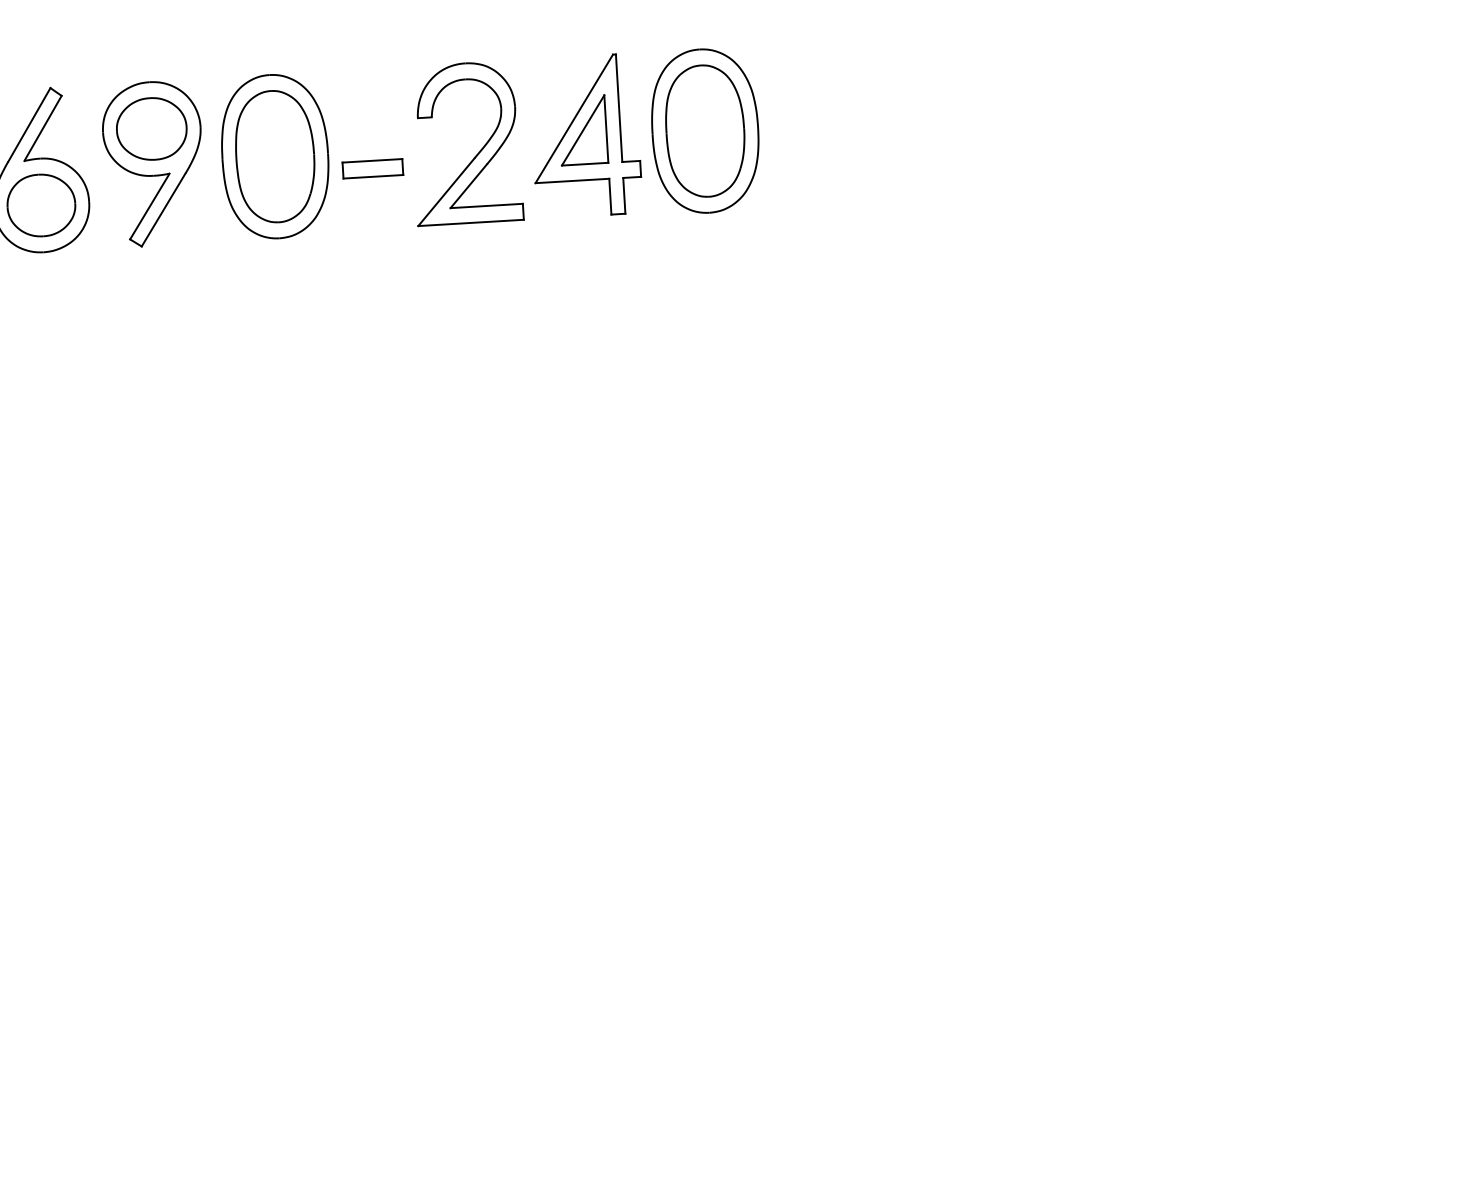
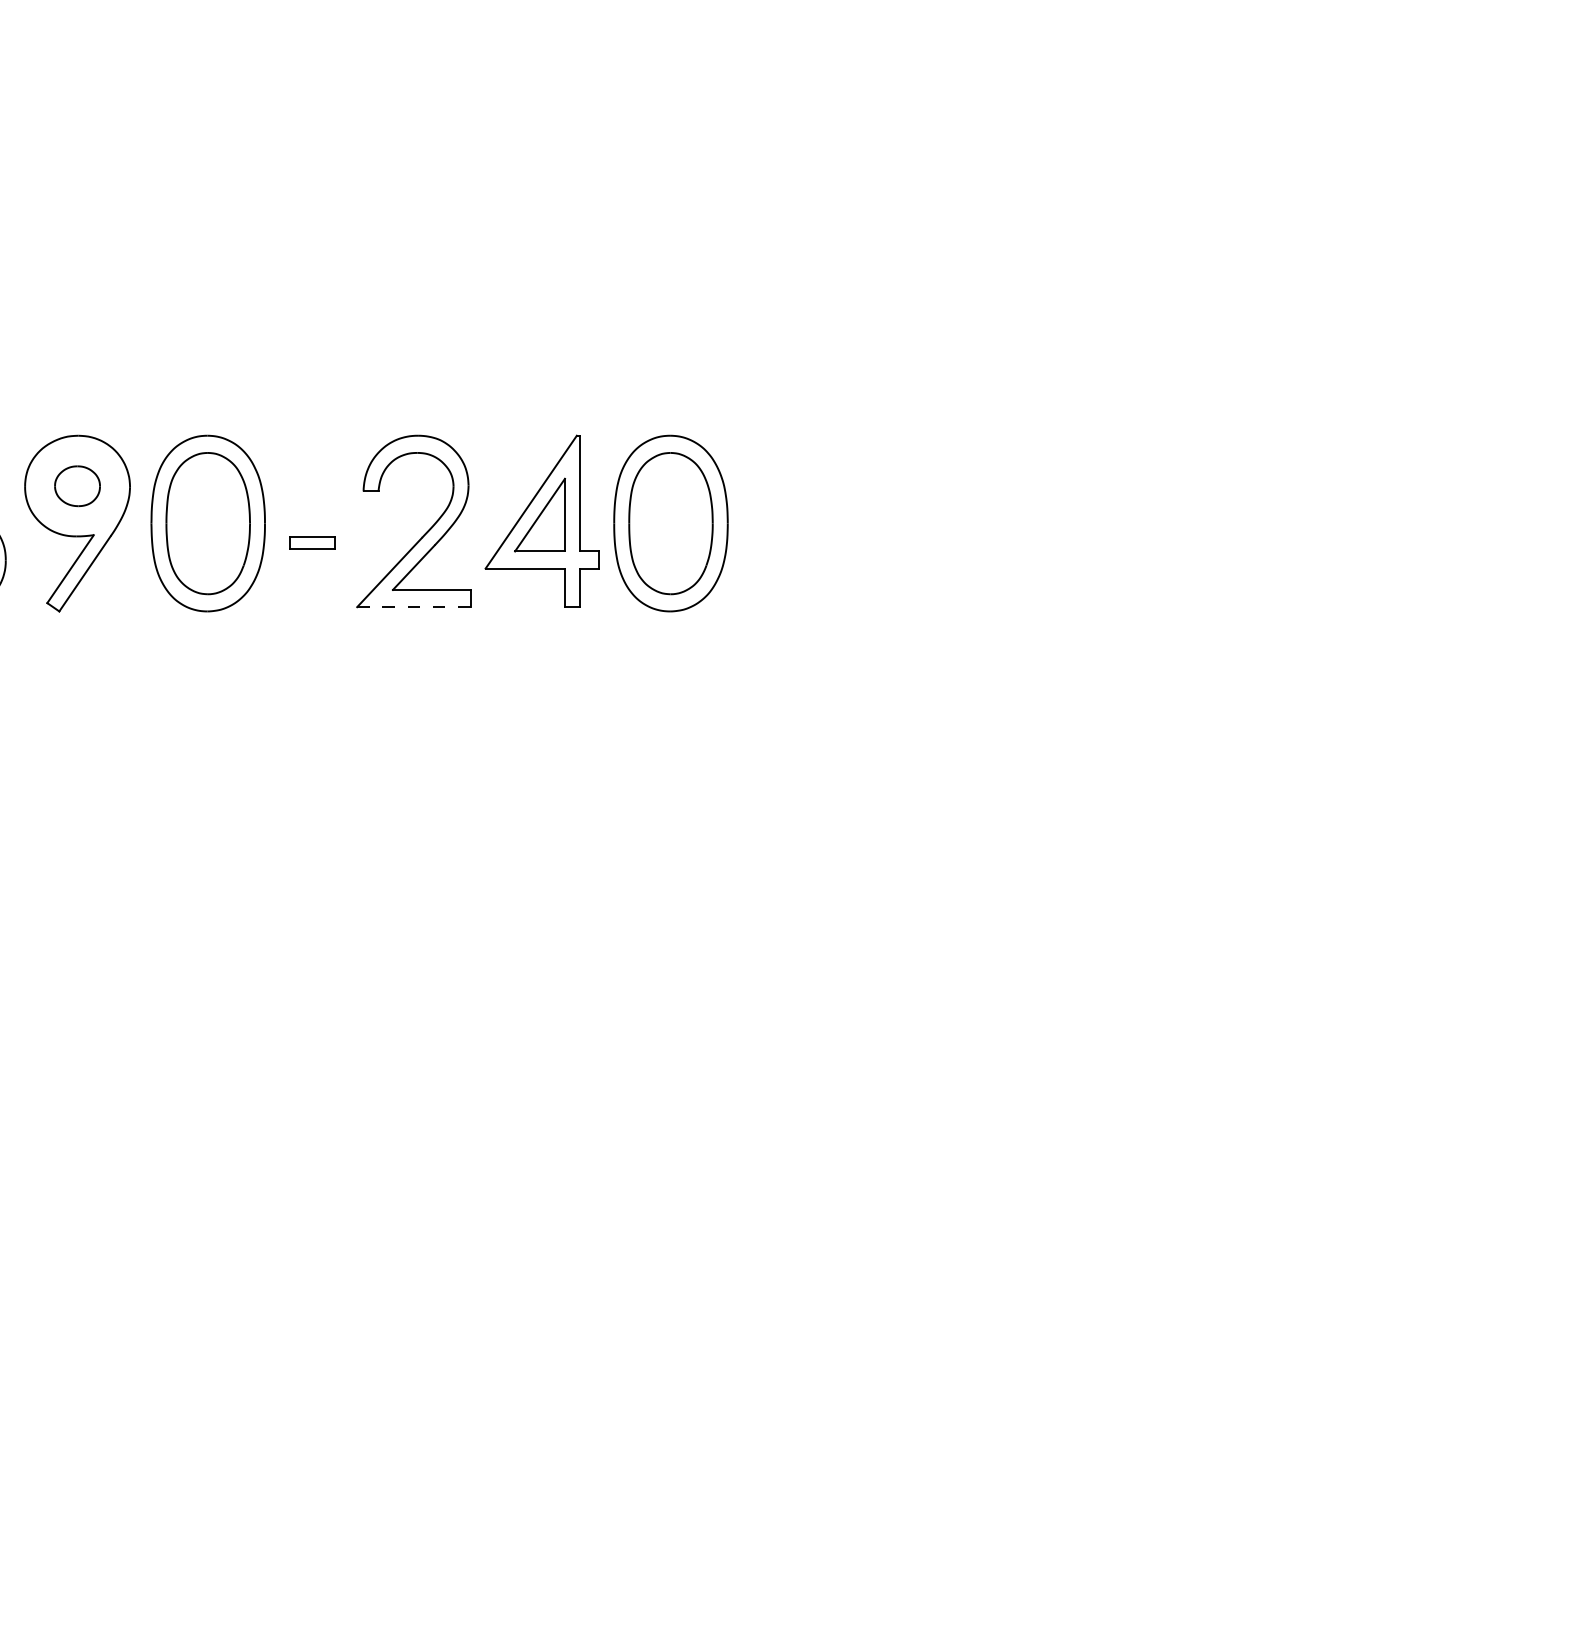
part: (151, 129) -> (77, 486), size x0.6
part: (372, 168) -> (311, 542), size x0.7
line: (470, 223) -> (413, 607), solid -> dashed

